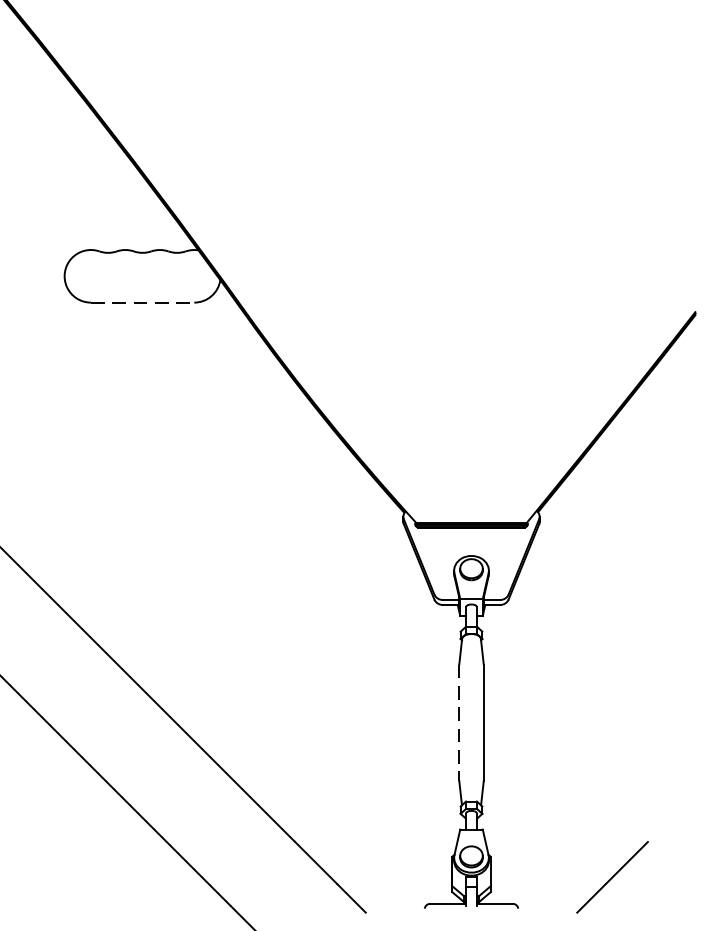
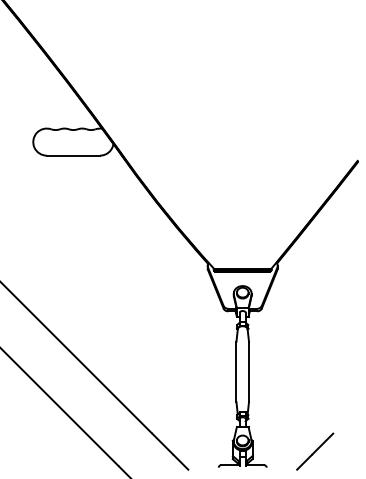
line: (142, 302) -> (73, 155), dashed -> solid
line: (459, 721) -> (236, 371), dashed -> solid

